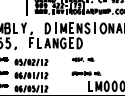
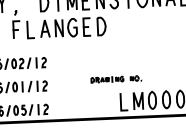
line: (82, 59) -> (107, 54), removed

